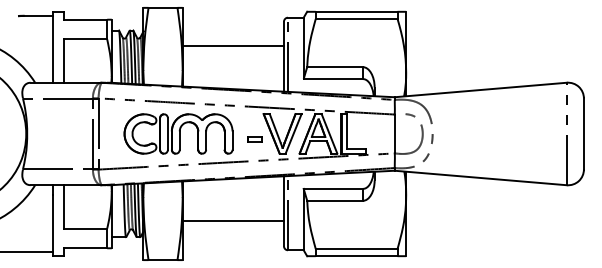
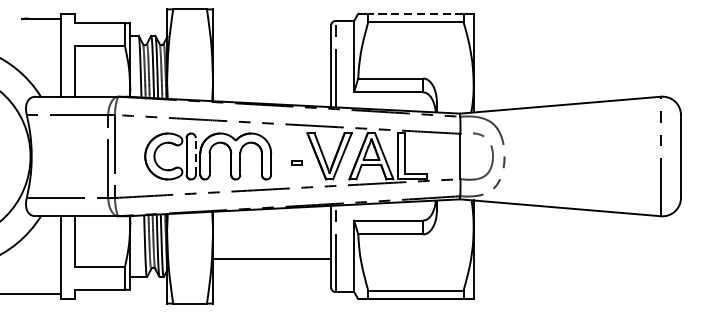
line: (356, 11) -> (415, 13), solid -> dashed
line: (233, 46) -> (272, 54), removed
line: (167, 134) -> (195, 157), solid -> dashed
part: (254, 139) -> (296, 162), size x0.6

